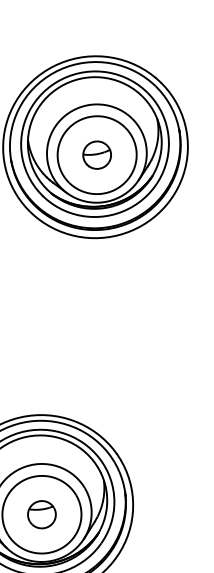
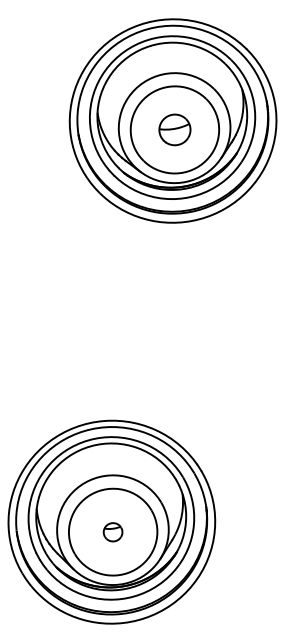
part: (41, 515) -> (112, 532), size x0.6

